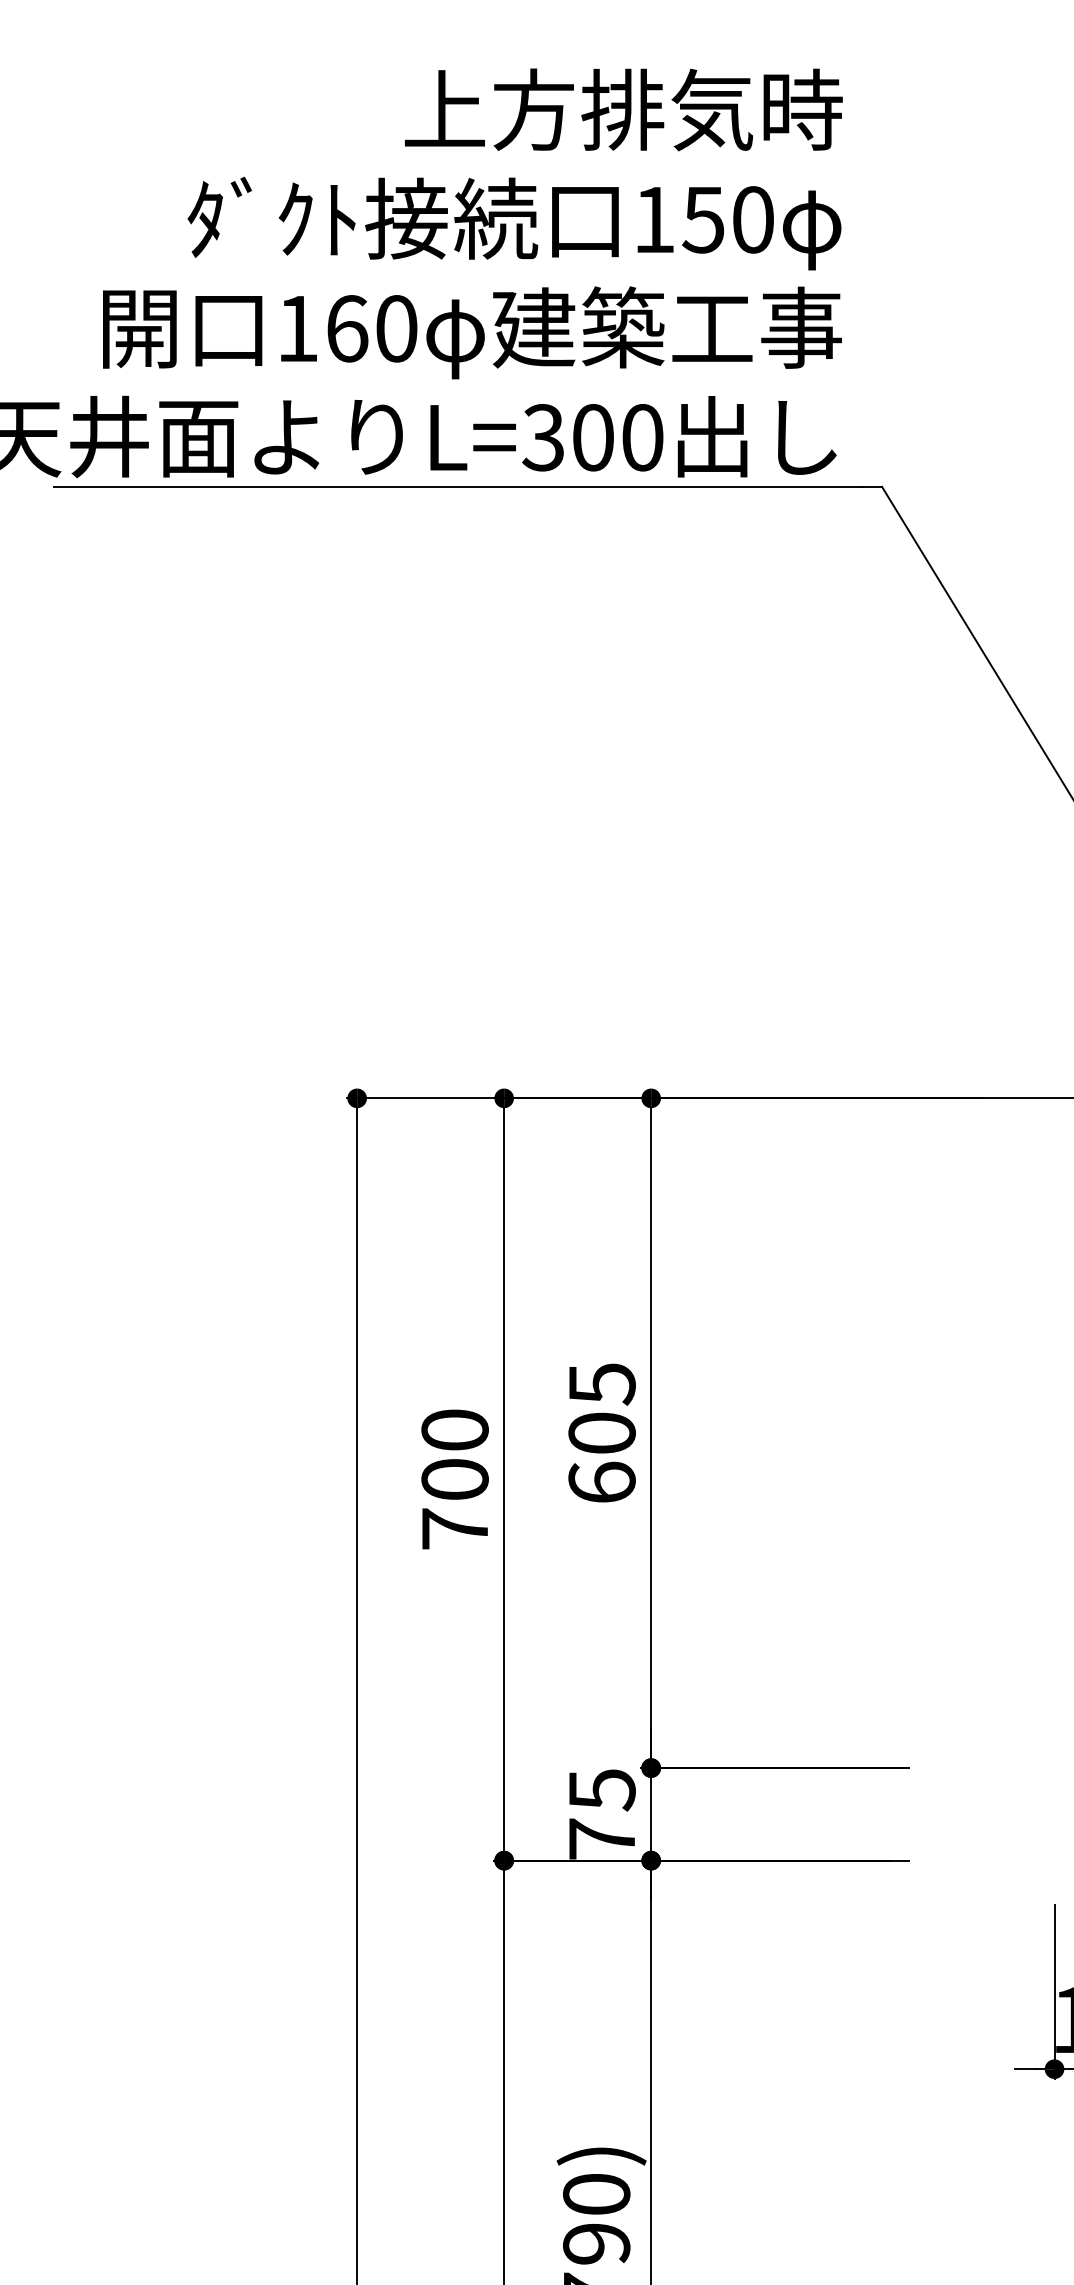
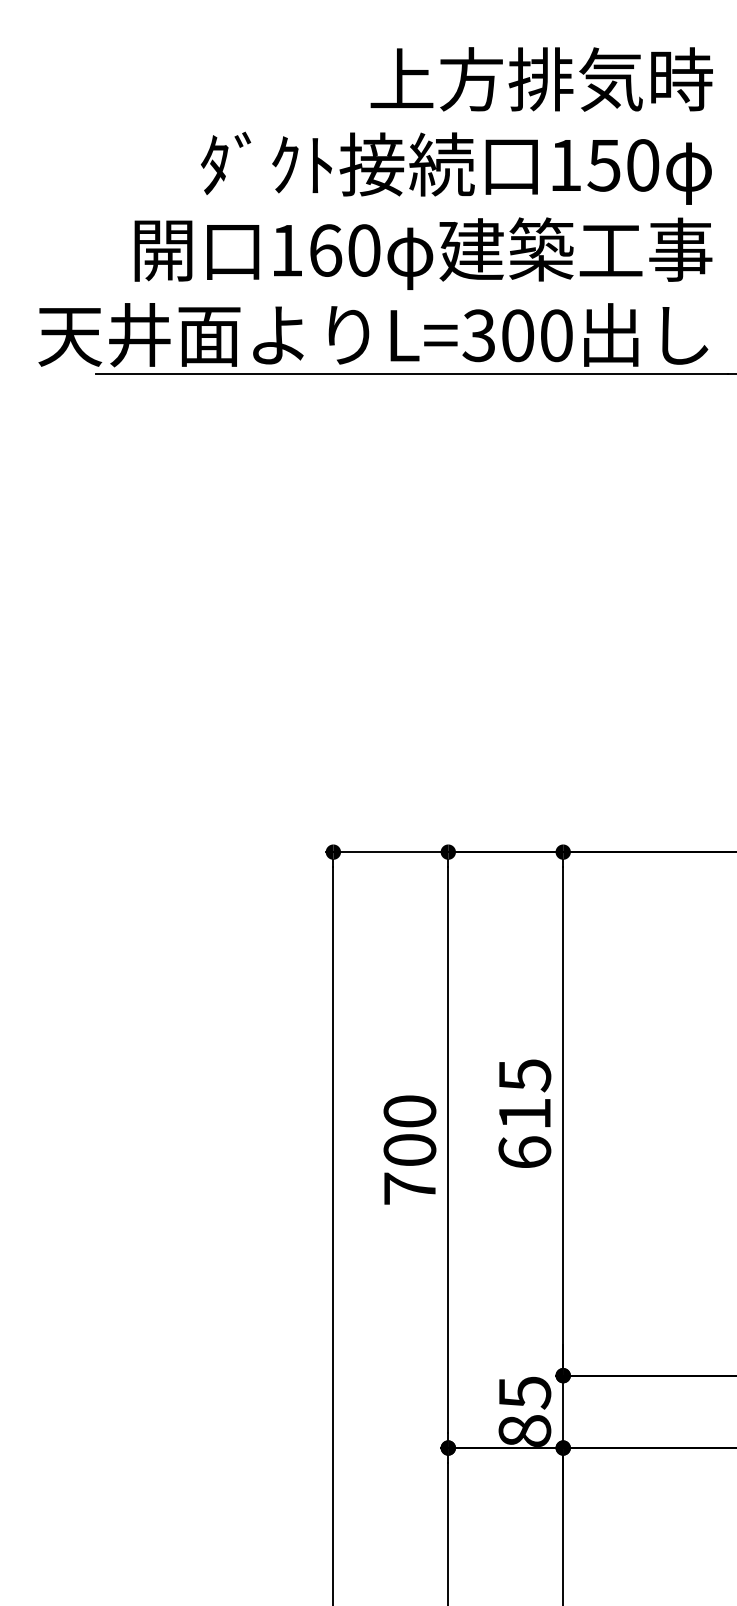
text: (601, 1432) -> (524, 1113), 605 -> 615
text: (601, 1838) -> (524, 1430), 75 -> 85

